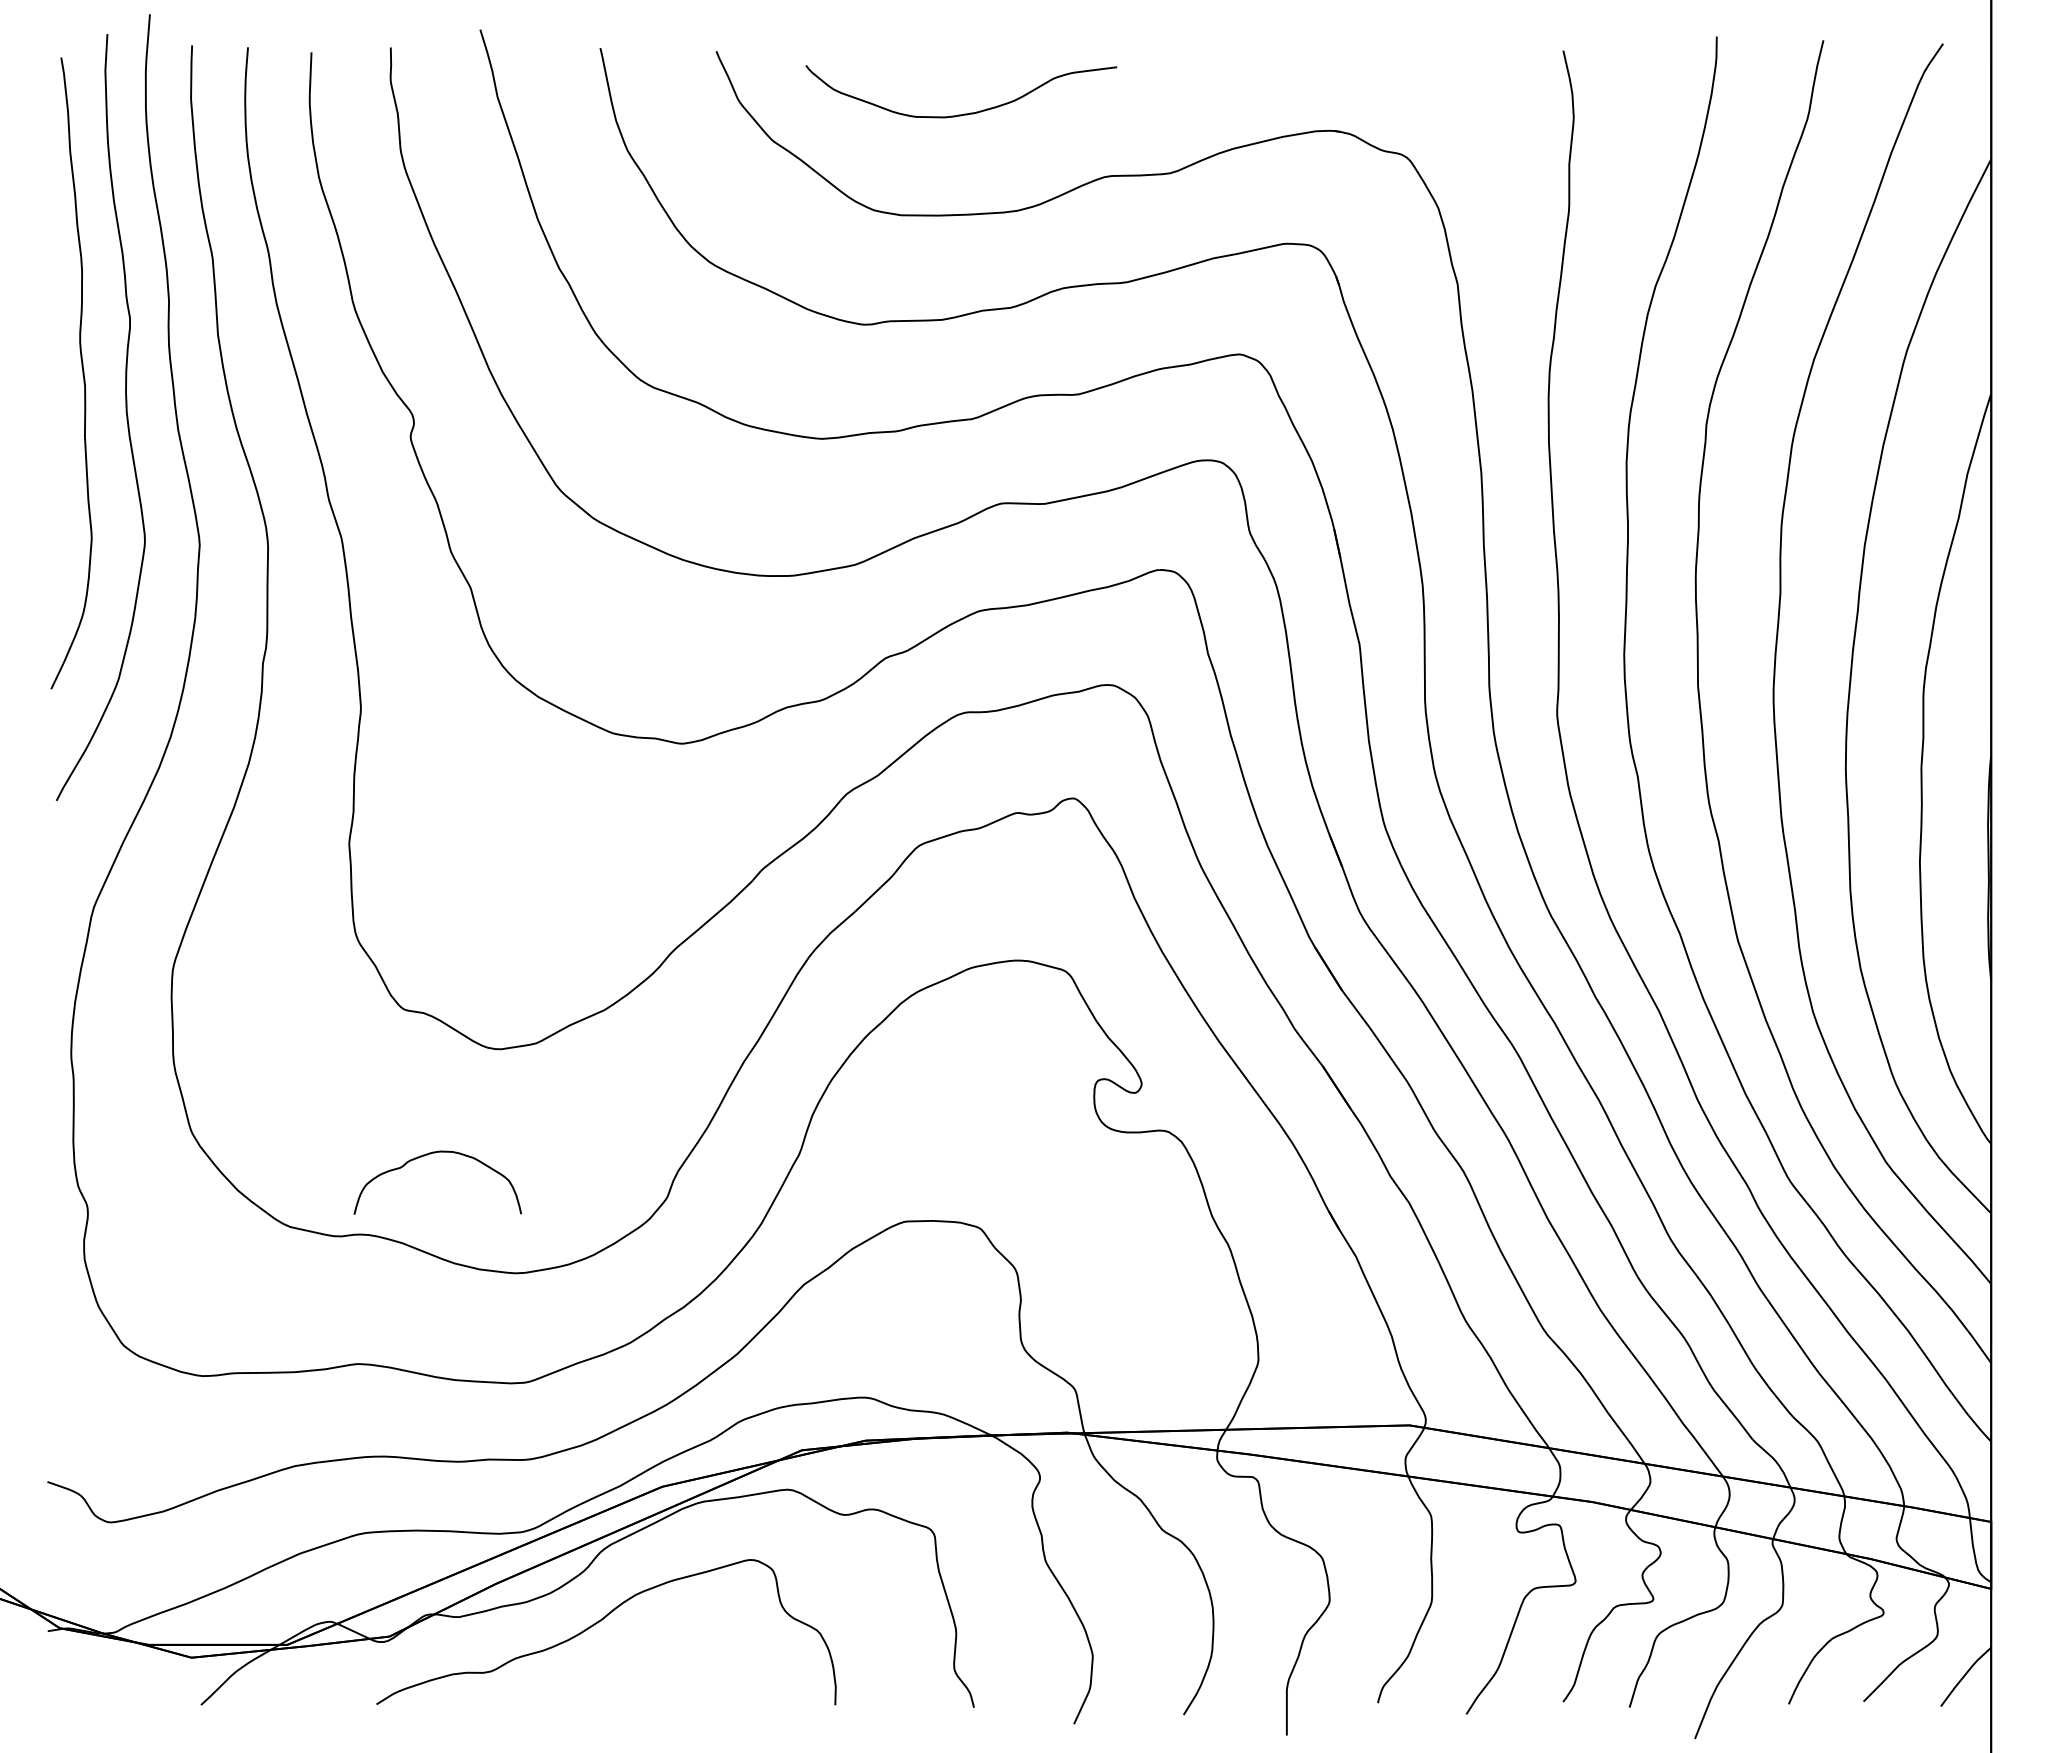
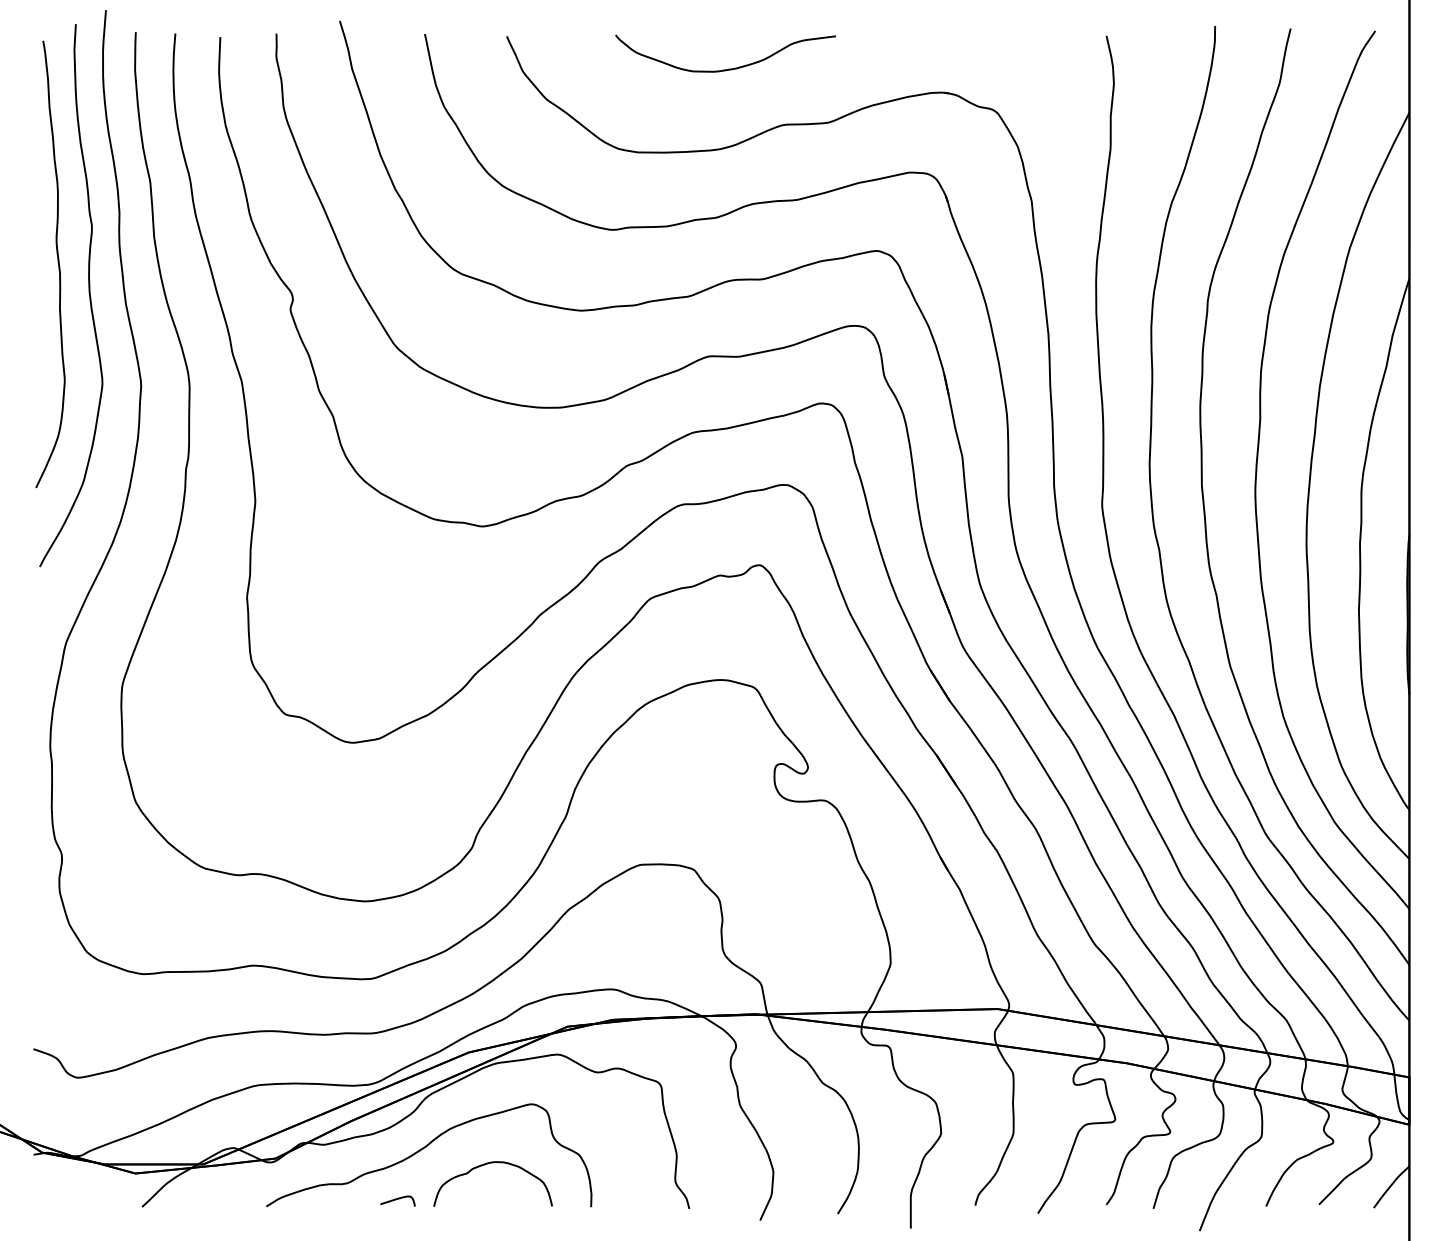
curve: (964, 113) -> (727, 69), moved
curve: (427, 1155) -> (485, 1164), moved
curve: (562, 1694) -> (398, 1199), added

